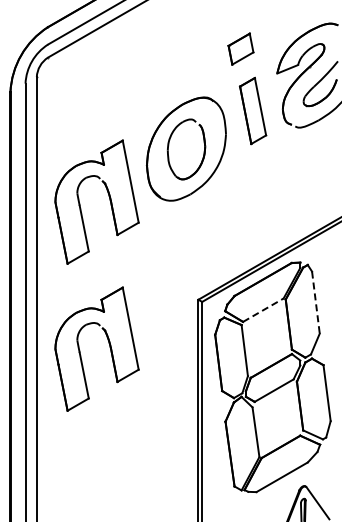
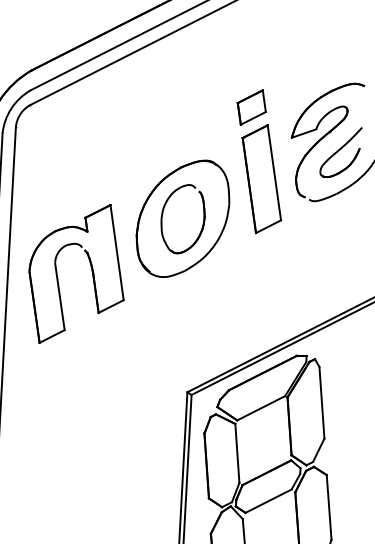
part: (252, 110) -> (261, 178), size x1.43
line: (315, 303) -> (321, 403), dashed -> solid
line: (263, 309) -> (261, 407), dashed -> solid
part: (108, 343) -> (81, 436), removed

